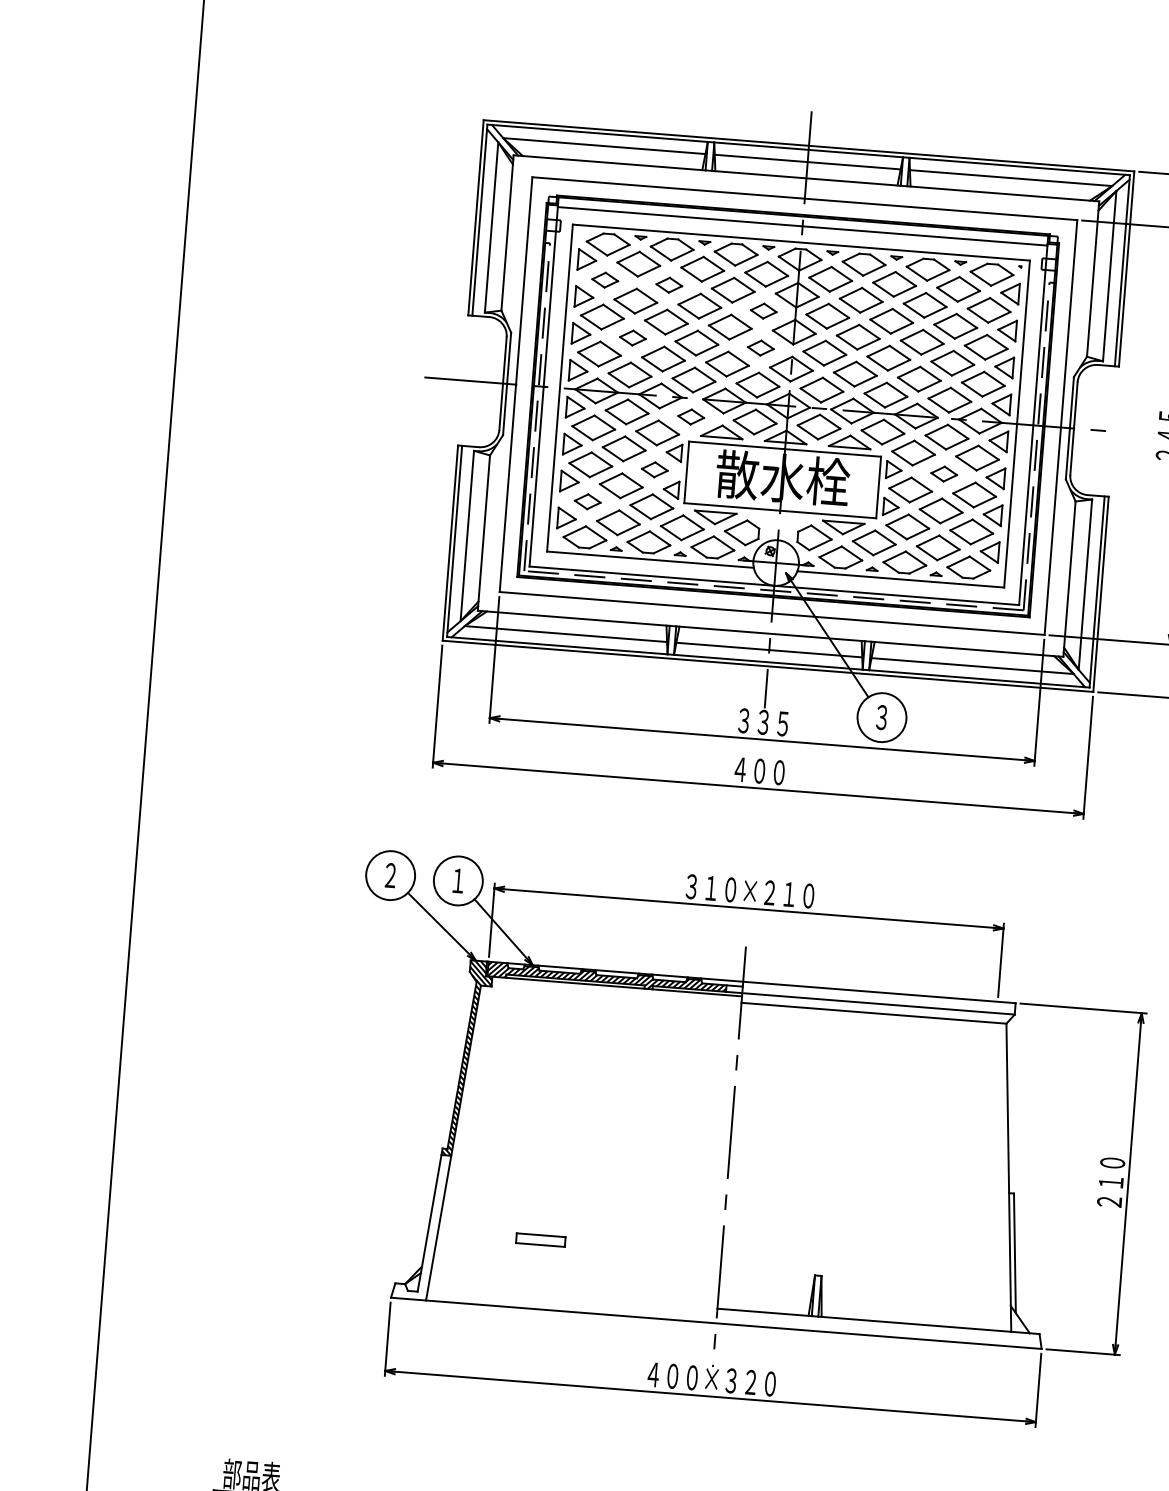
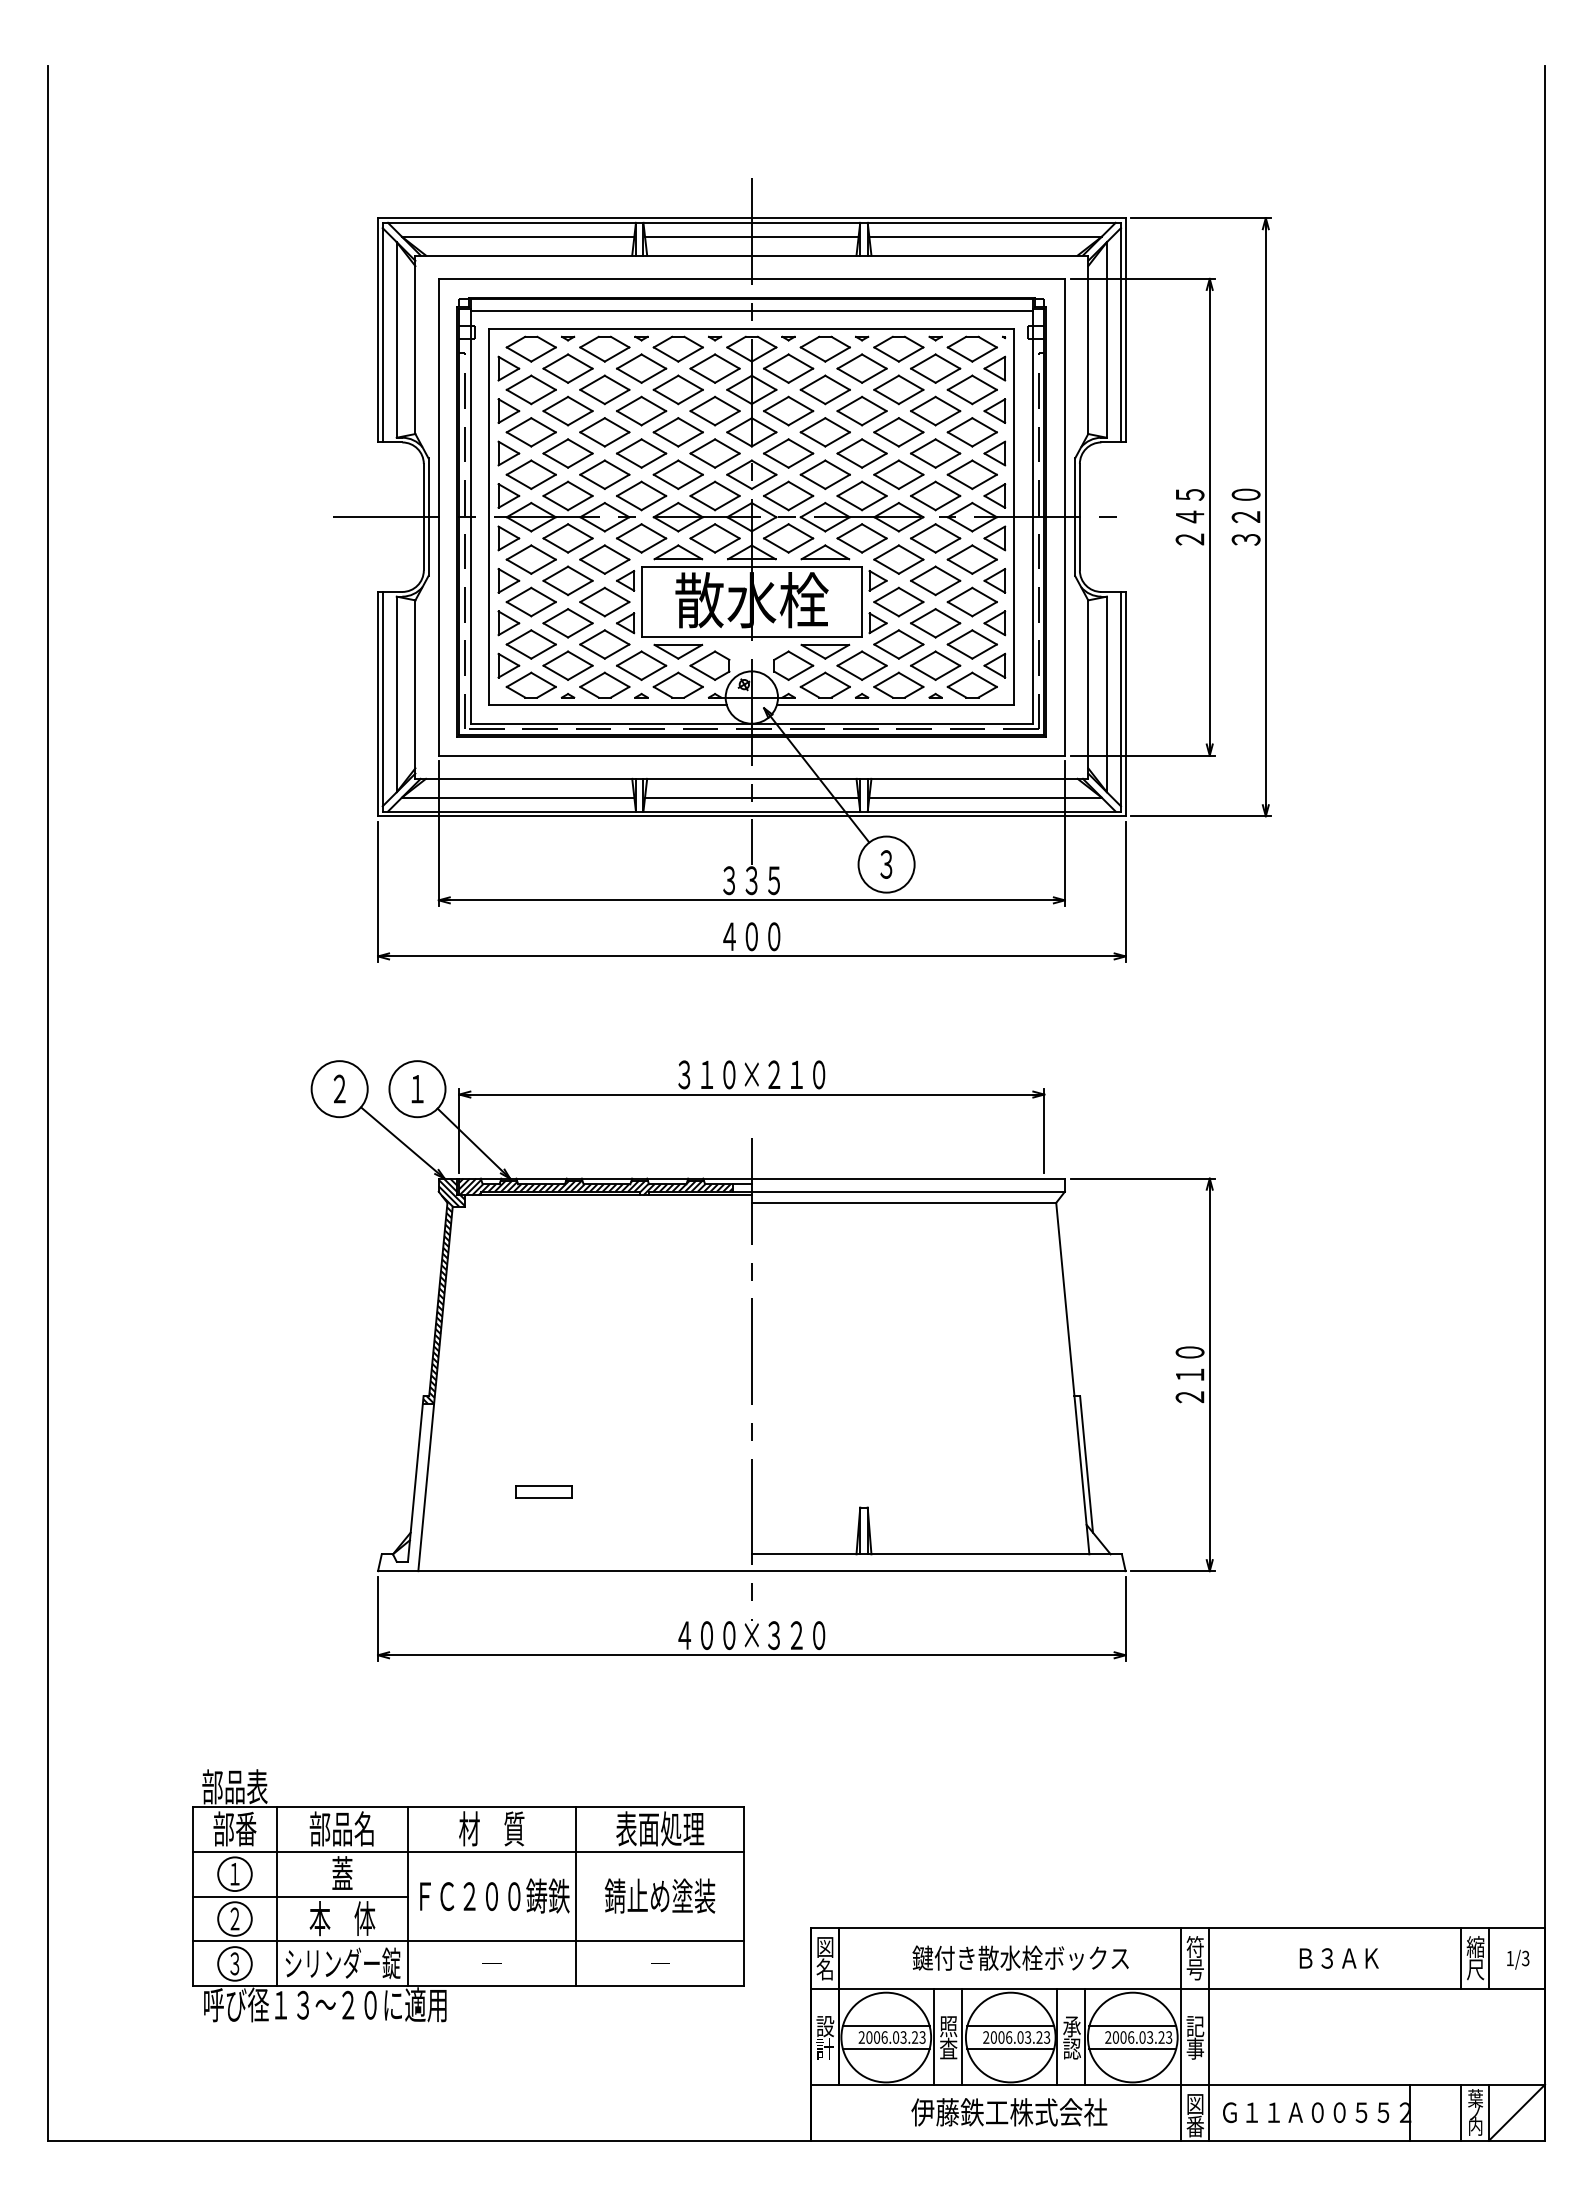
part: (604, 279) -> (530, 389), size x1.67
part: (669, 284) -> (604, 389), size x1.67
part: (763, 310) -> (714, 410), size x1.67
part: (632, 338) -> (567, 453), size x1.67
part: (760, 348) -> (714, 453), size x1.67
part: (691, 417) -> (641, 538), size x1.67
part: (654, 469) -> (604, 601), size x1.67
part: (944, 473) -> (935, 580), size x1.67
part: (587, 501) -> (530, 644), size x1.67

